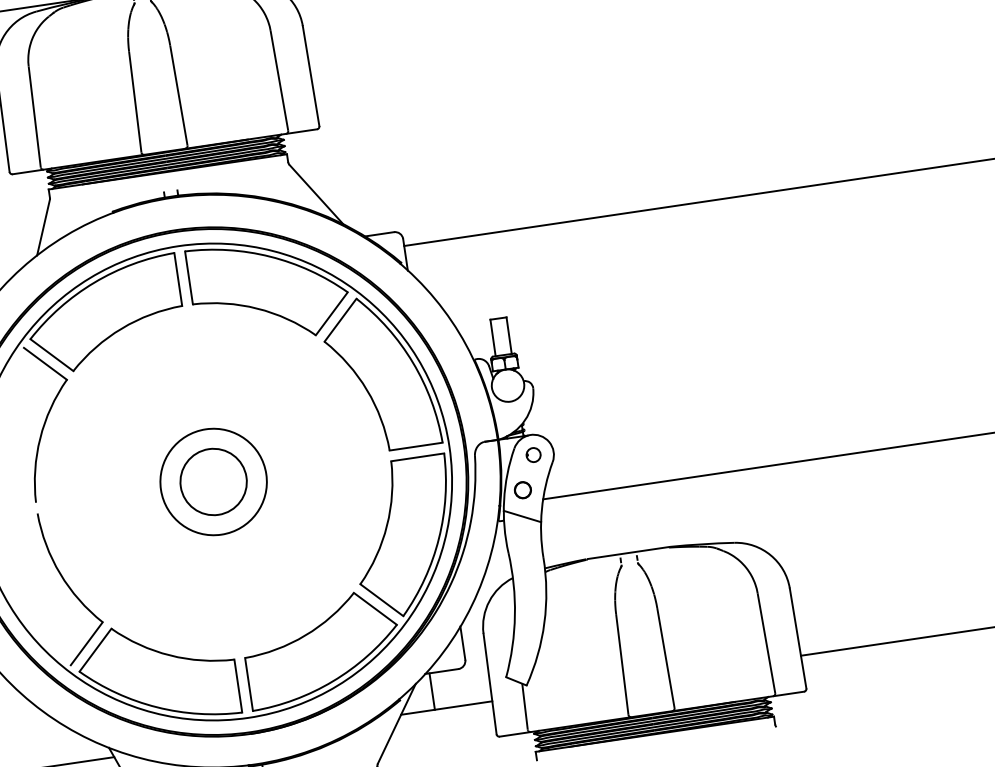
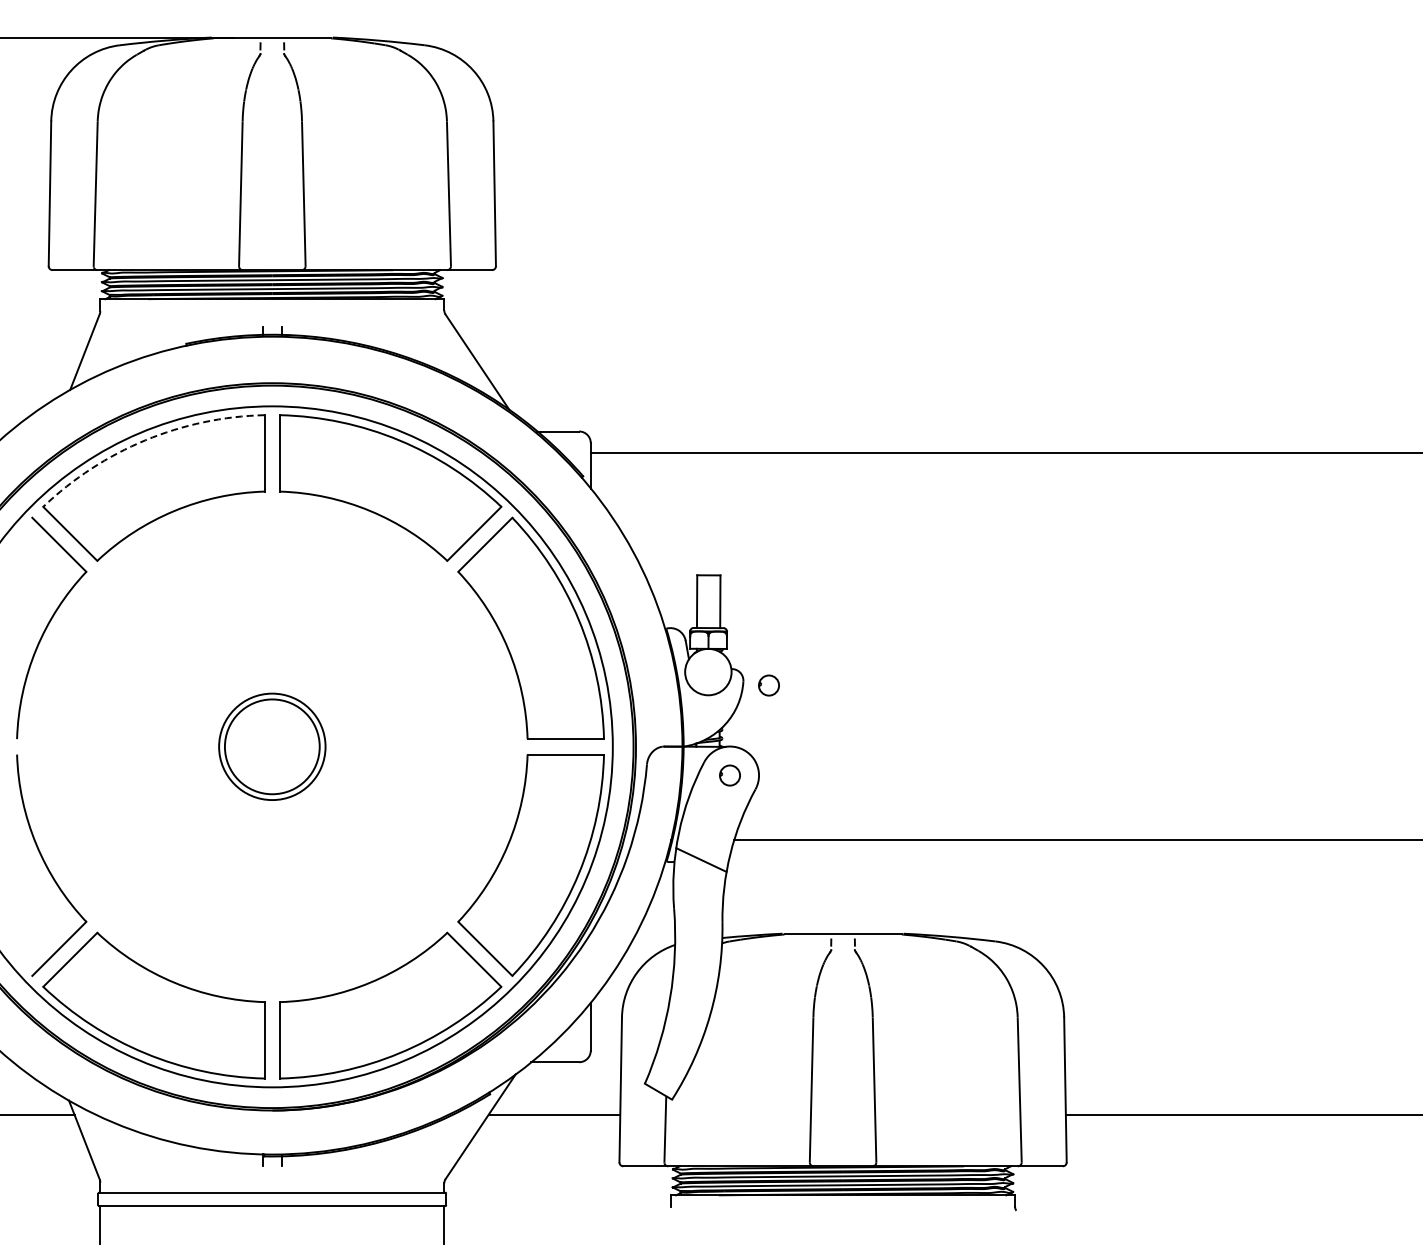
arc: (94, 282) -> (145, 440), solid -> dashed
circle: (551, 388) -> (768, 685), added
circle: (213, 481) -> (272, 746), size x0.7
circle: (522, 489) -> (707, 822), removed
line: (432, 691) -> (537, 1088), removed

